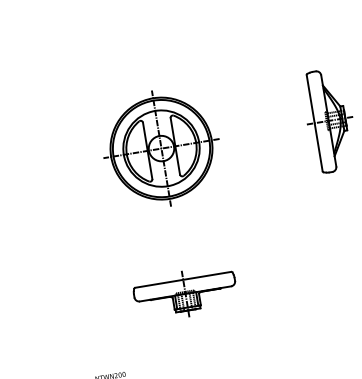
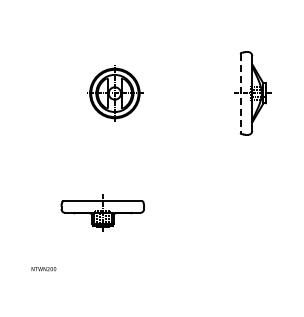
line: (314, 123) -> (240, 93), solid -> dashed
part: (161, 148) -> (114, 93), size x0.6
part: (185, 293) -> (102, 212), moved

